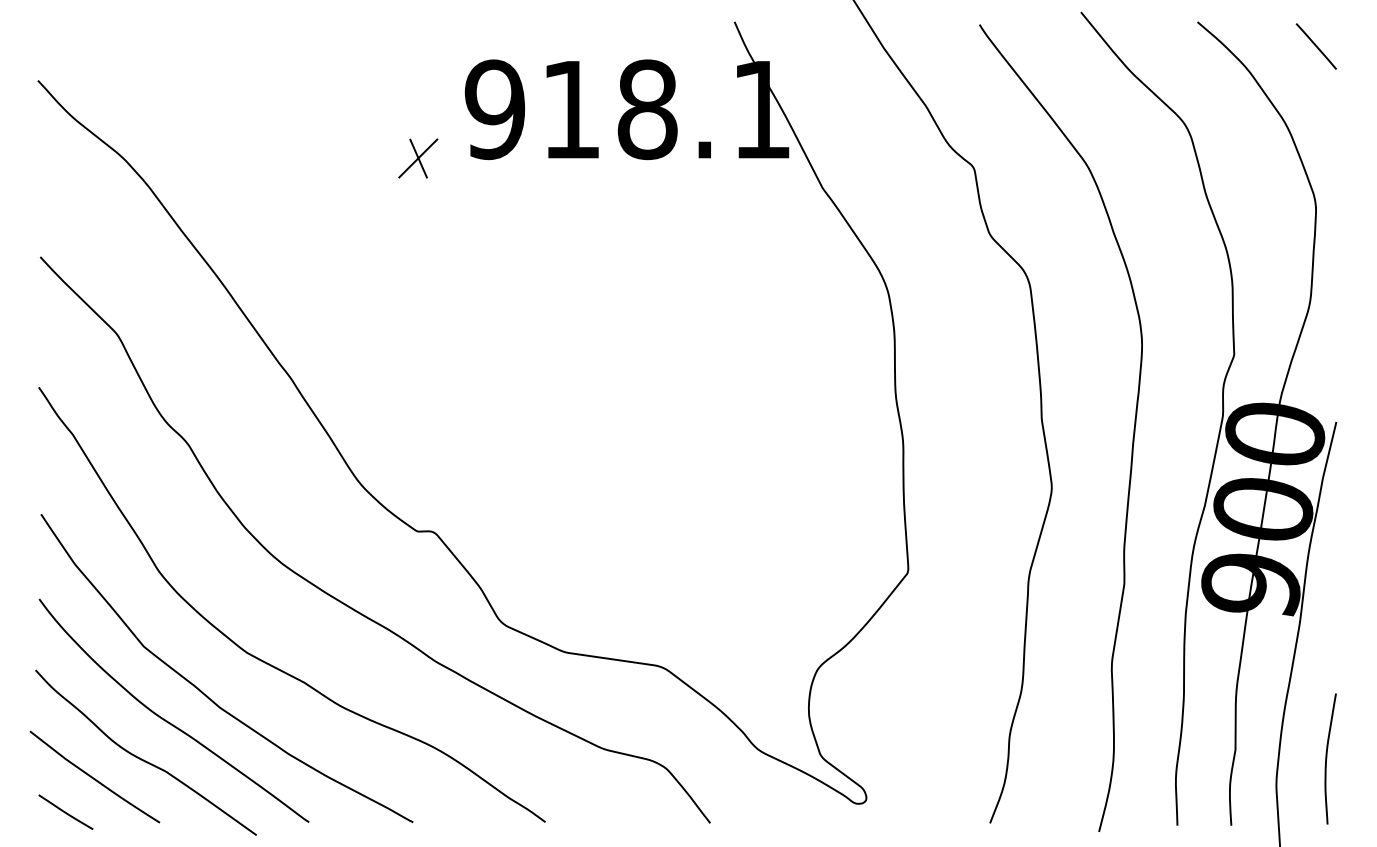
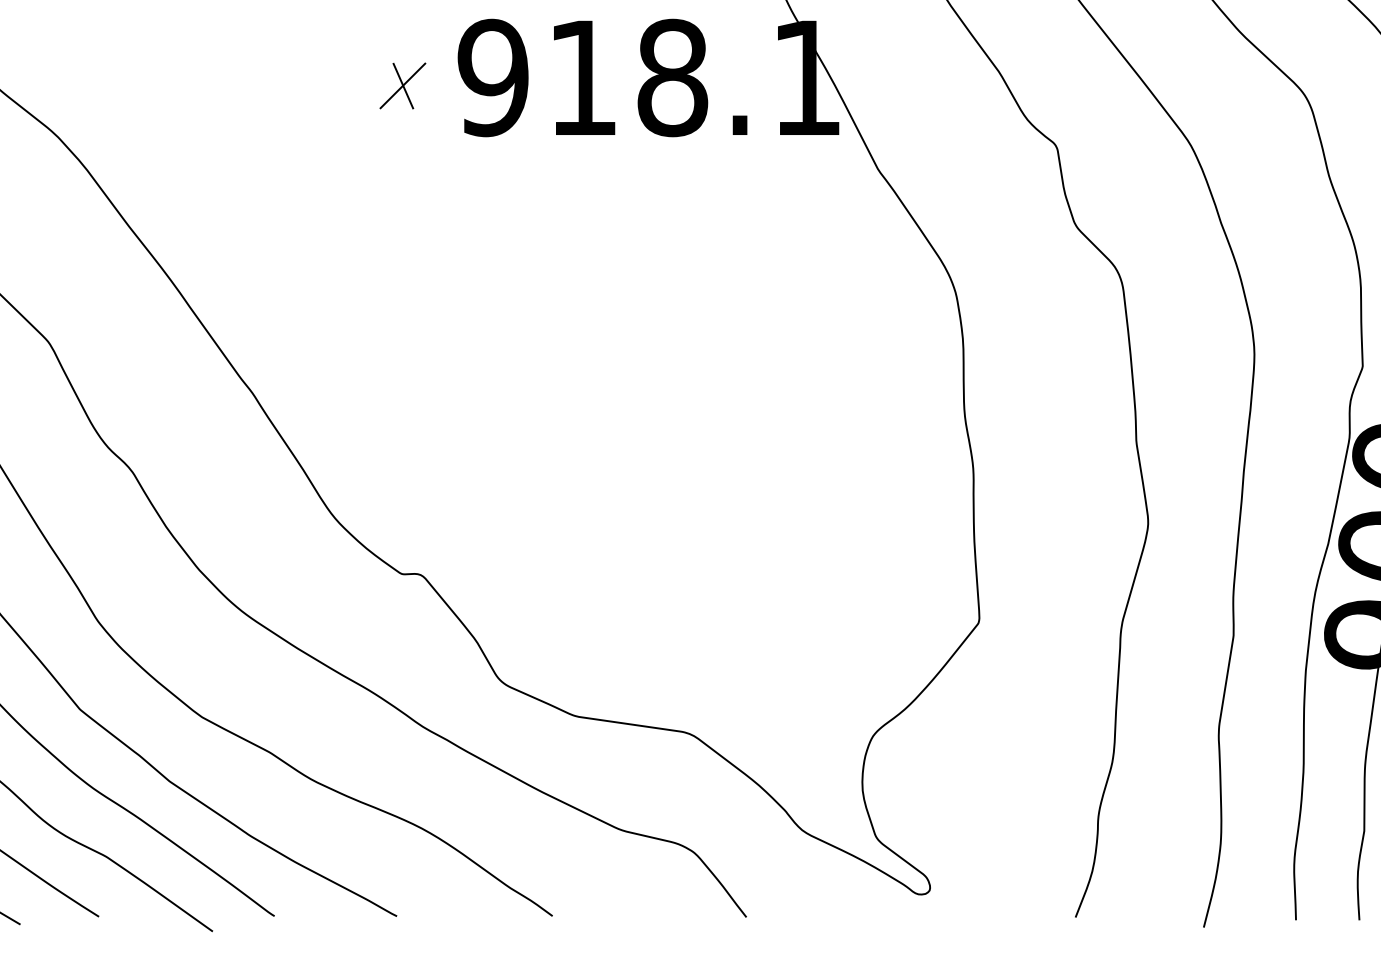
part: (418, 158) -> (403, 85), moved

